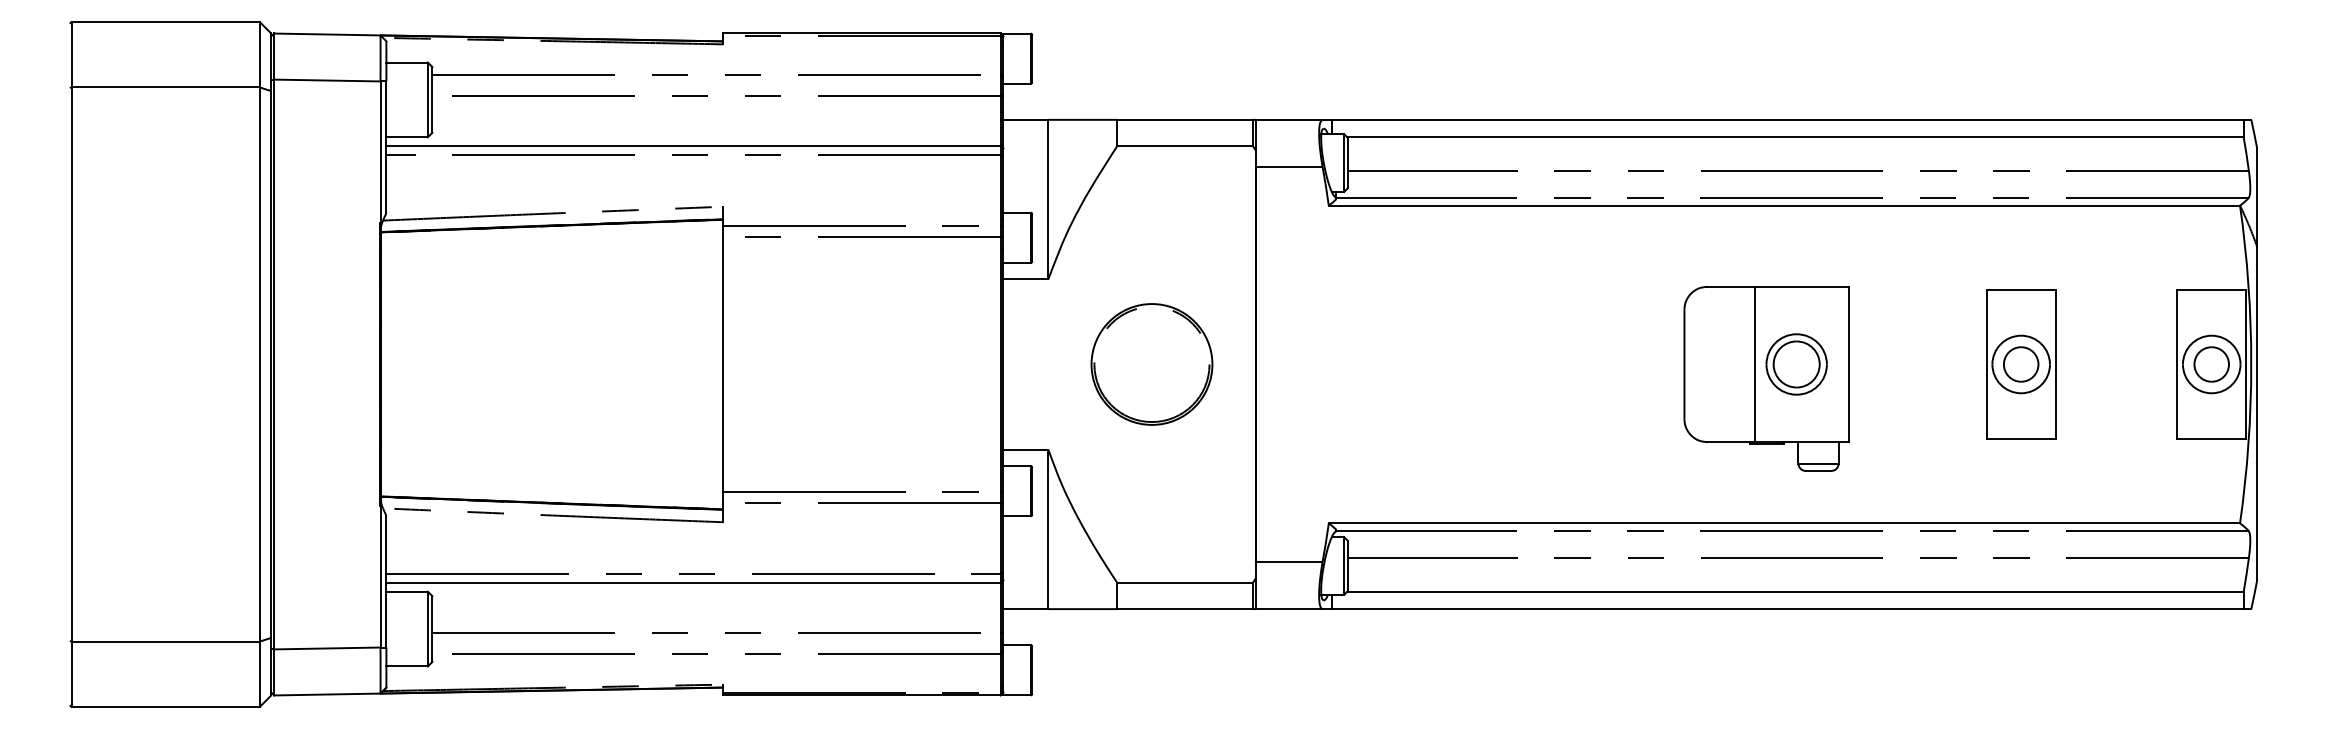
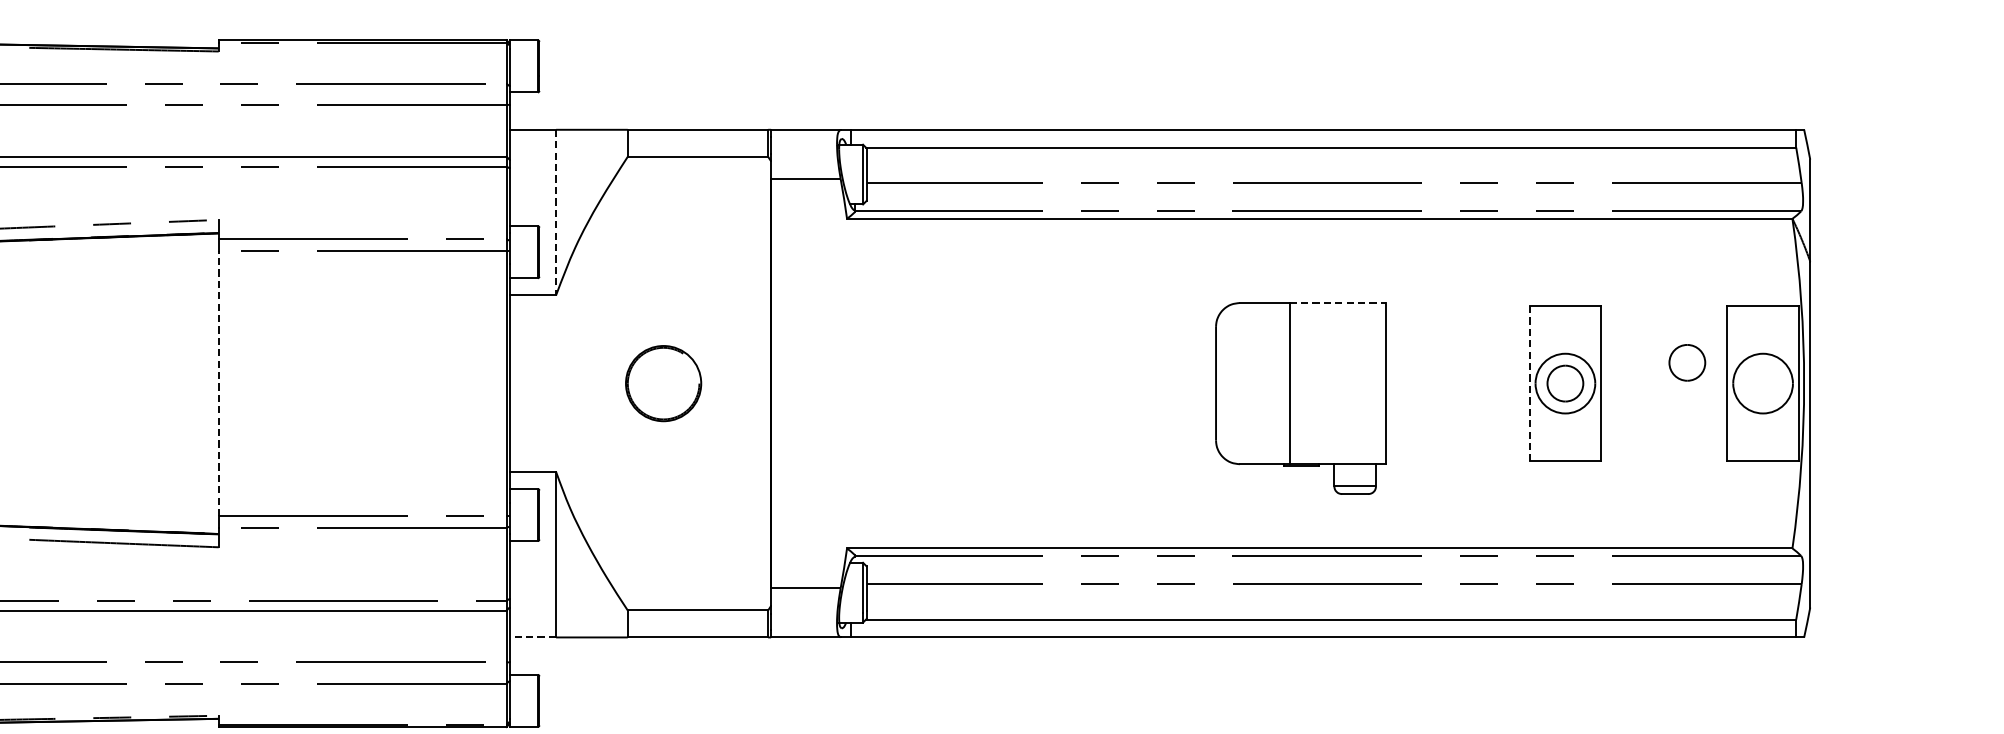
line: (1048, 199) -> (556, 212), solid -> dashed
line: (1801, 286) -> (1337, 302), solid -> dashed
line: (723, 364) -> (219, 383), solid -> dashed
part: (1151, 364) -> (663, 383), size x0.6
part: (1796, 364) -> (1332, 383), removed
line: (1986, 364) -> (1529, 383), solid -> dashed
part: (2211, 364) -> (1687, 362), moved
line: (1025, 609) -> (532, 637), solid -> dashed

